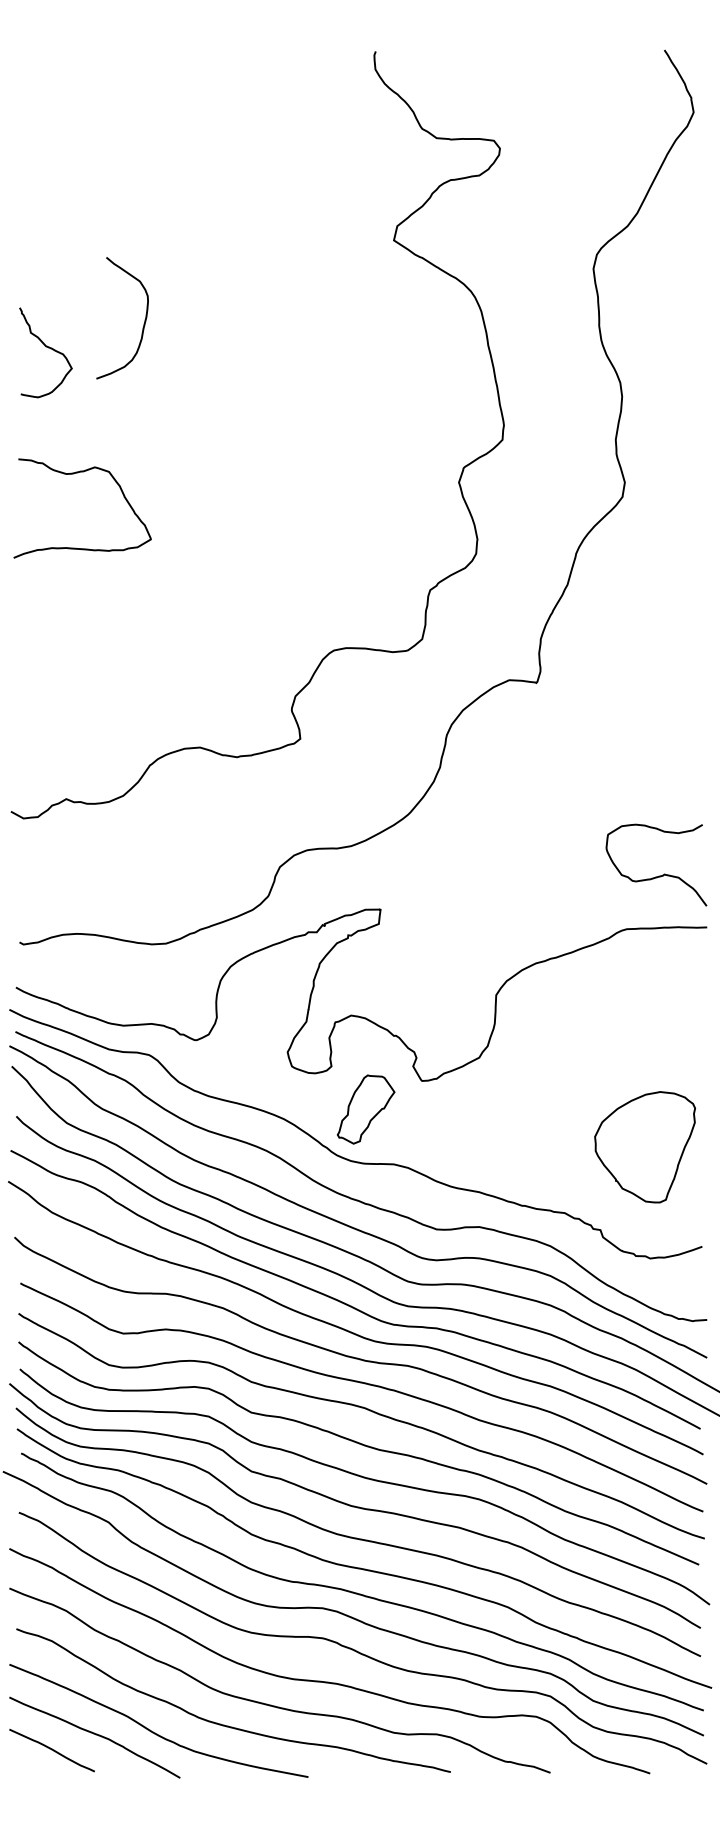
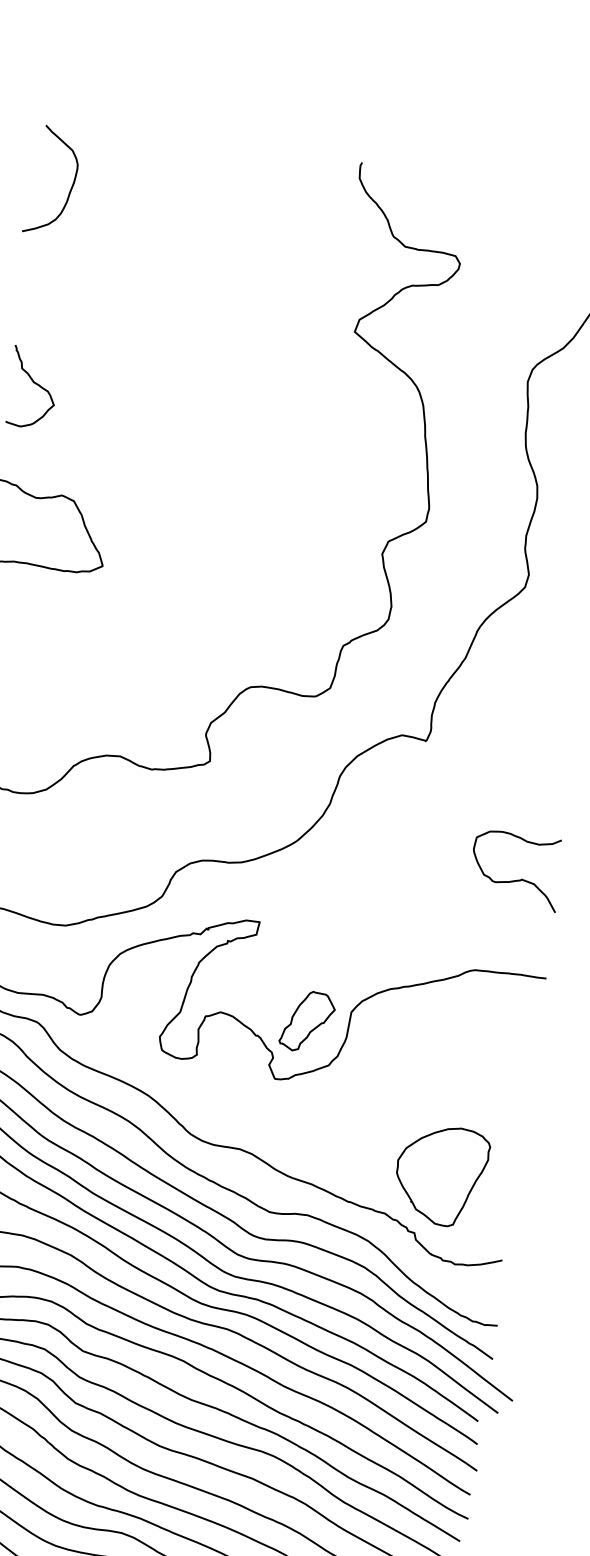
curve: (143, 323) -> (70, 188), moved
curve: (658, 875) -> (516, 879), moved
part: (365, 1109) -> (307, 1021), moved
part: (645, 1147) -> (441, 1175), moved

